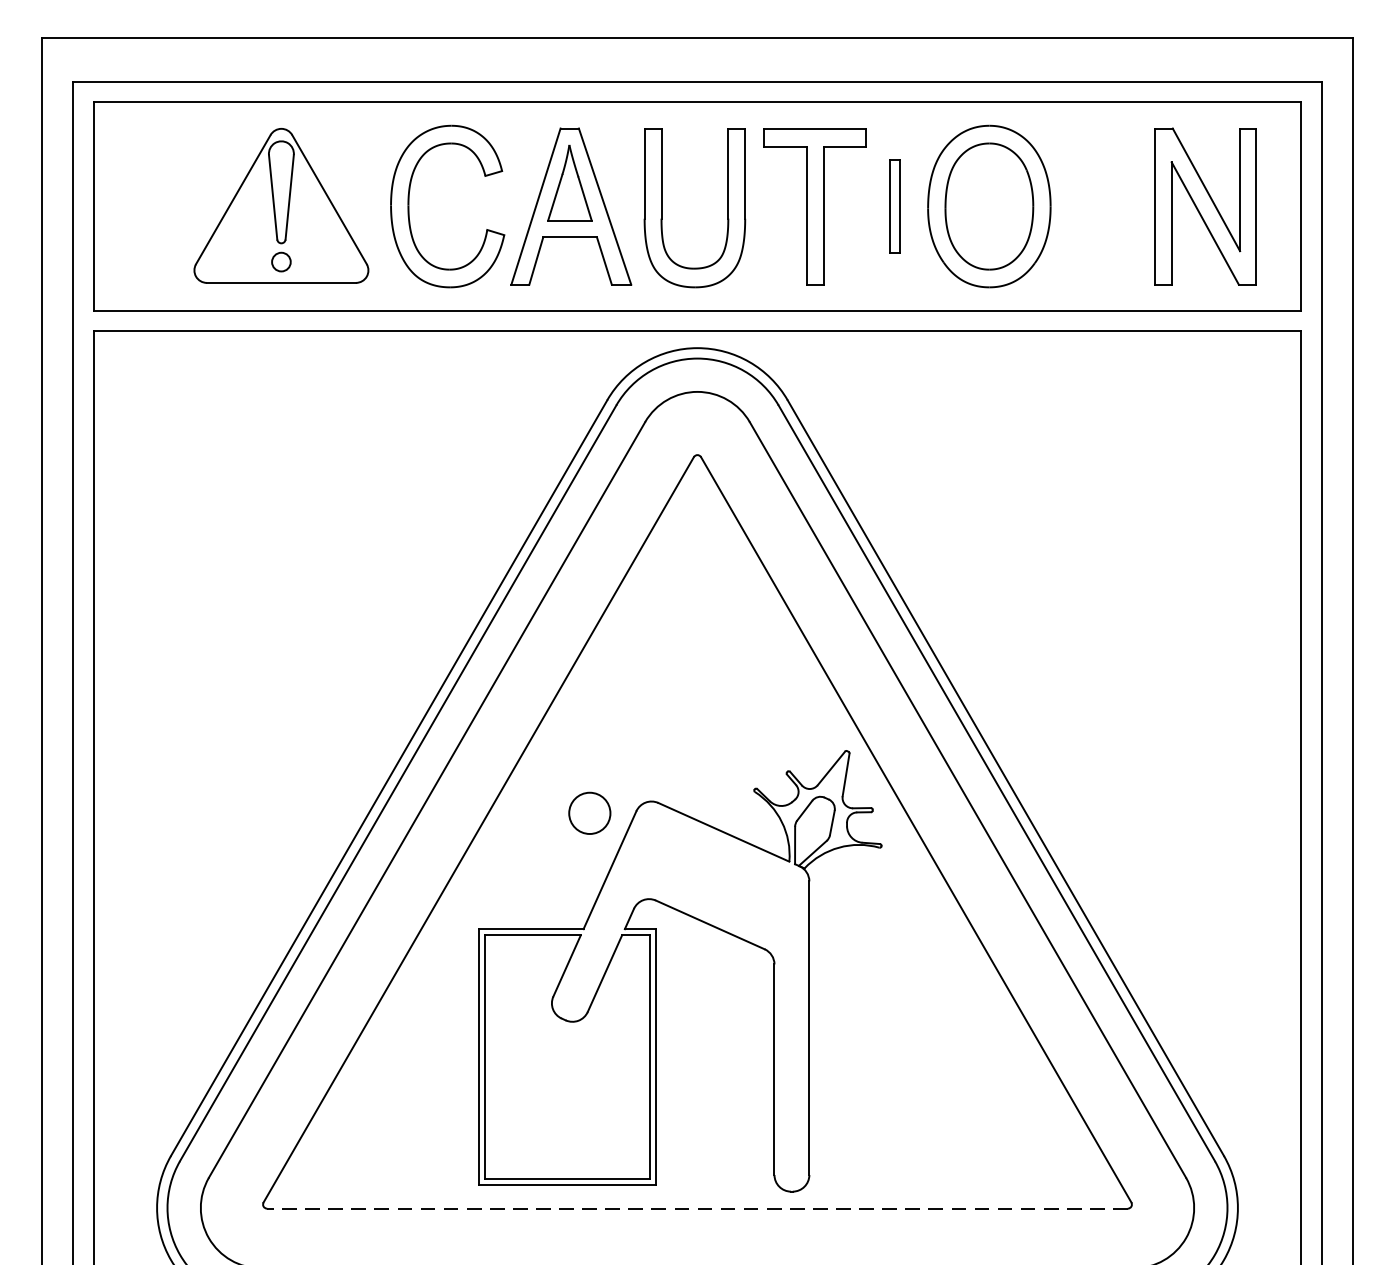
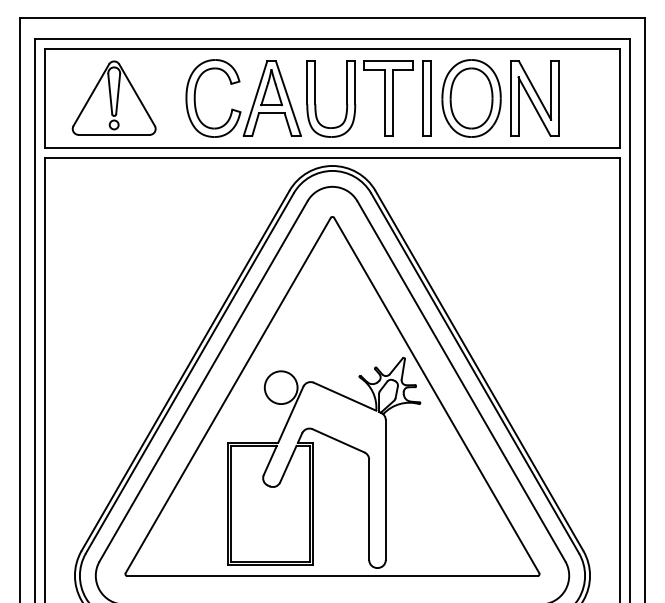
part: (279, 204) -> (113, 97), moved
part: (894, 206) -> (426, 98), size x1.67
part: (1205, 206) -> (534, 98), moved
circle: (588, 812) -> (280, 387), size x1.67
line: (697, 1209) -> (332, 576), dashed -> solid

